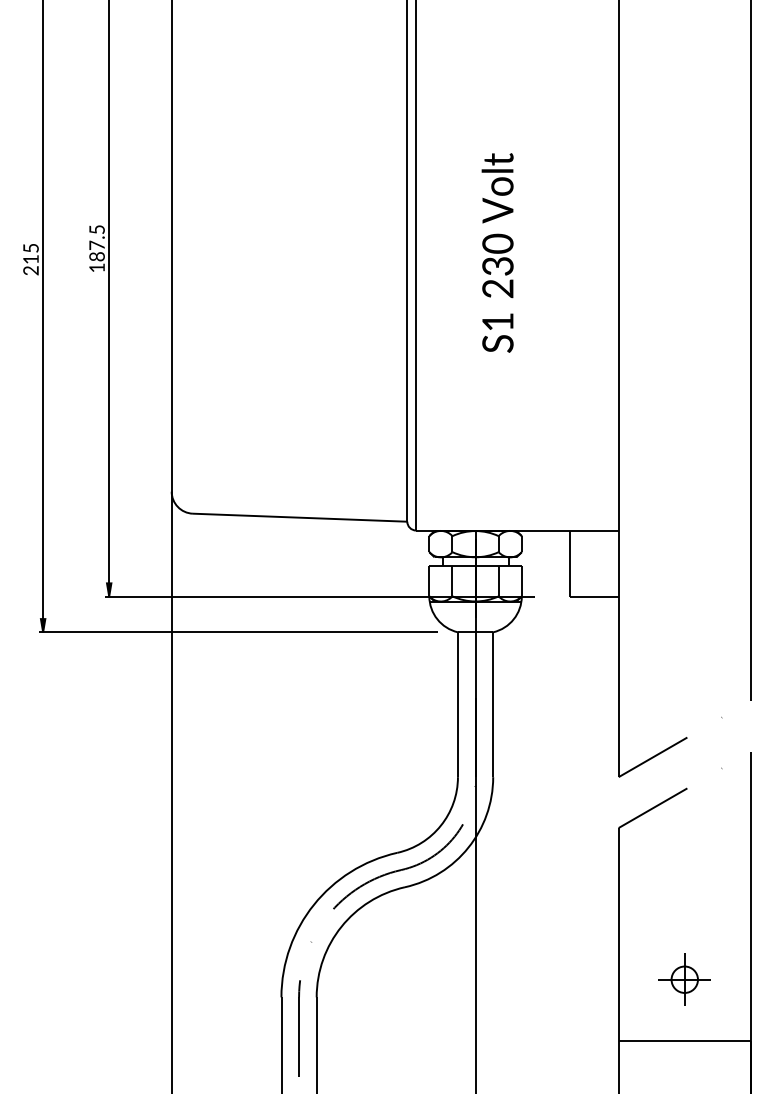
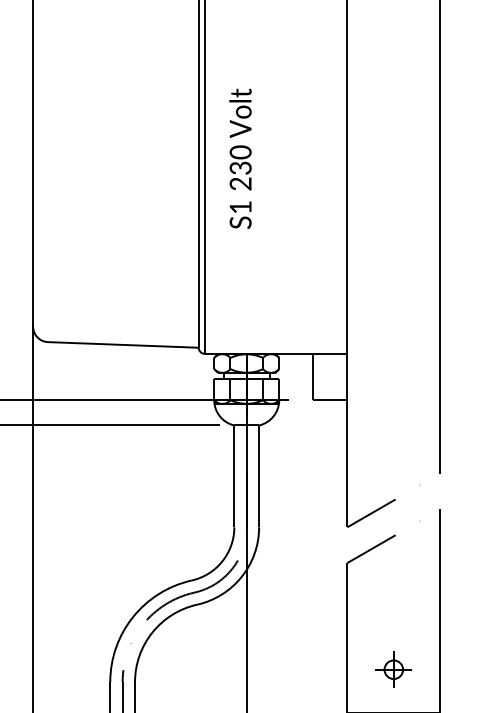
text: (497, 252) -> (240, 158), moved

